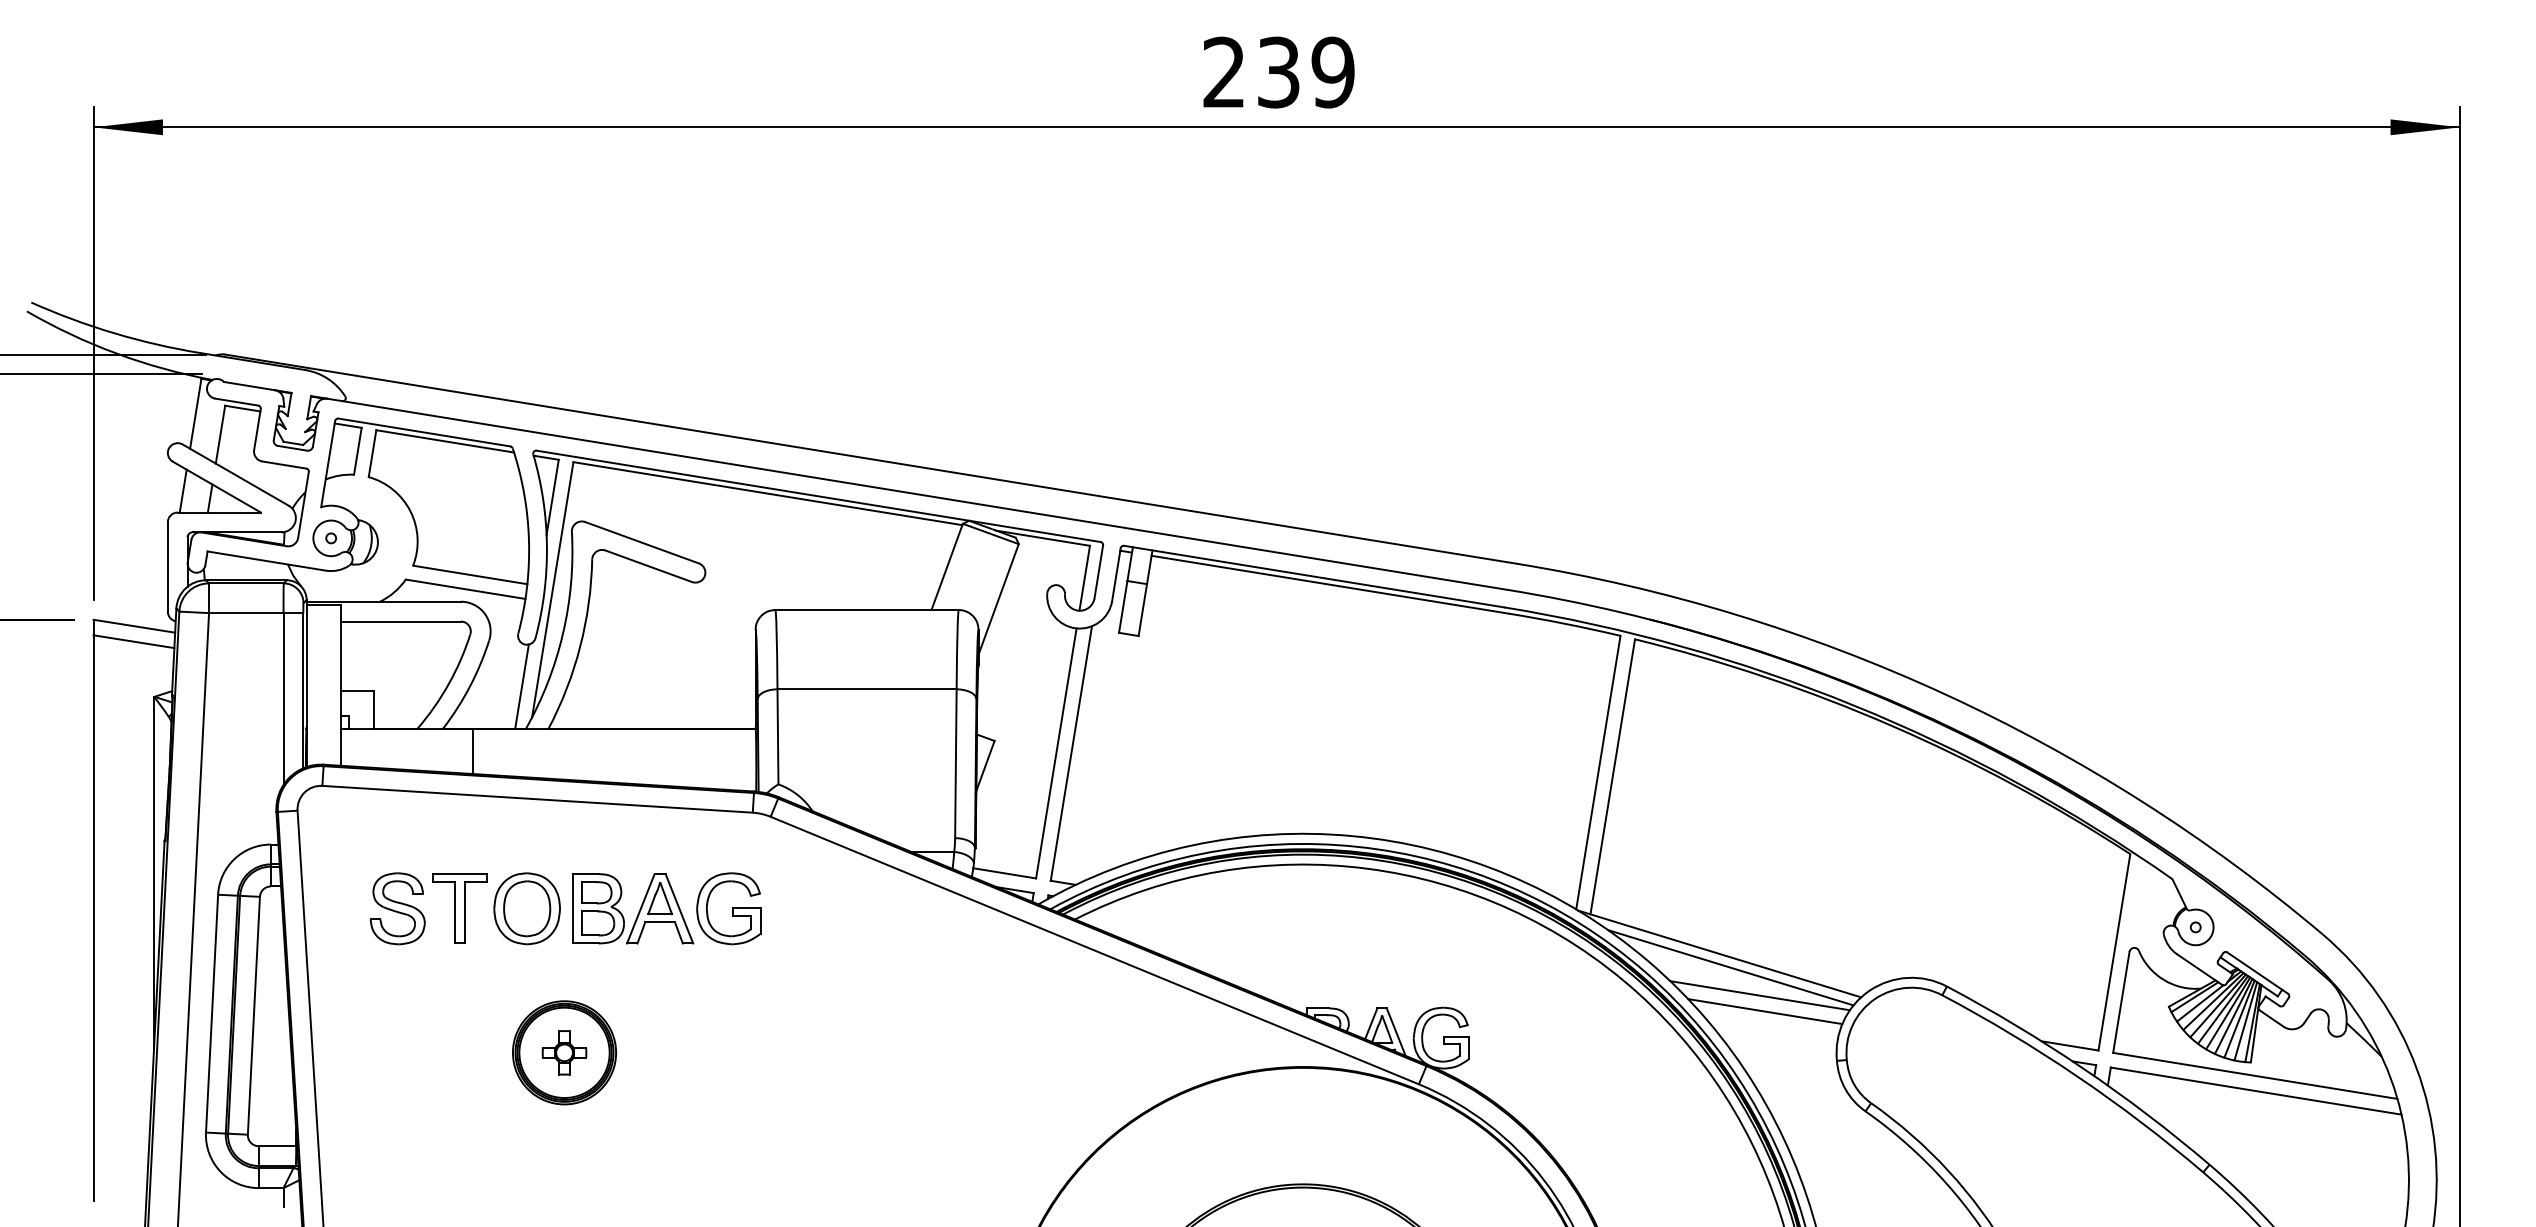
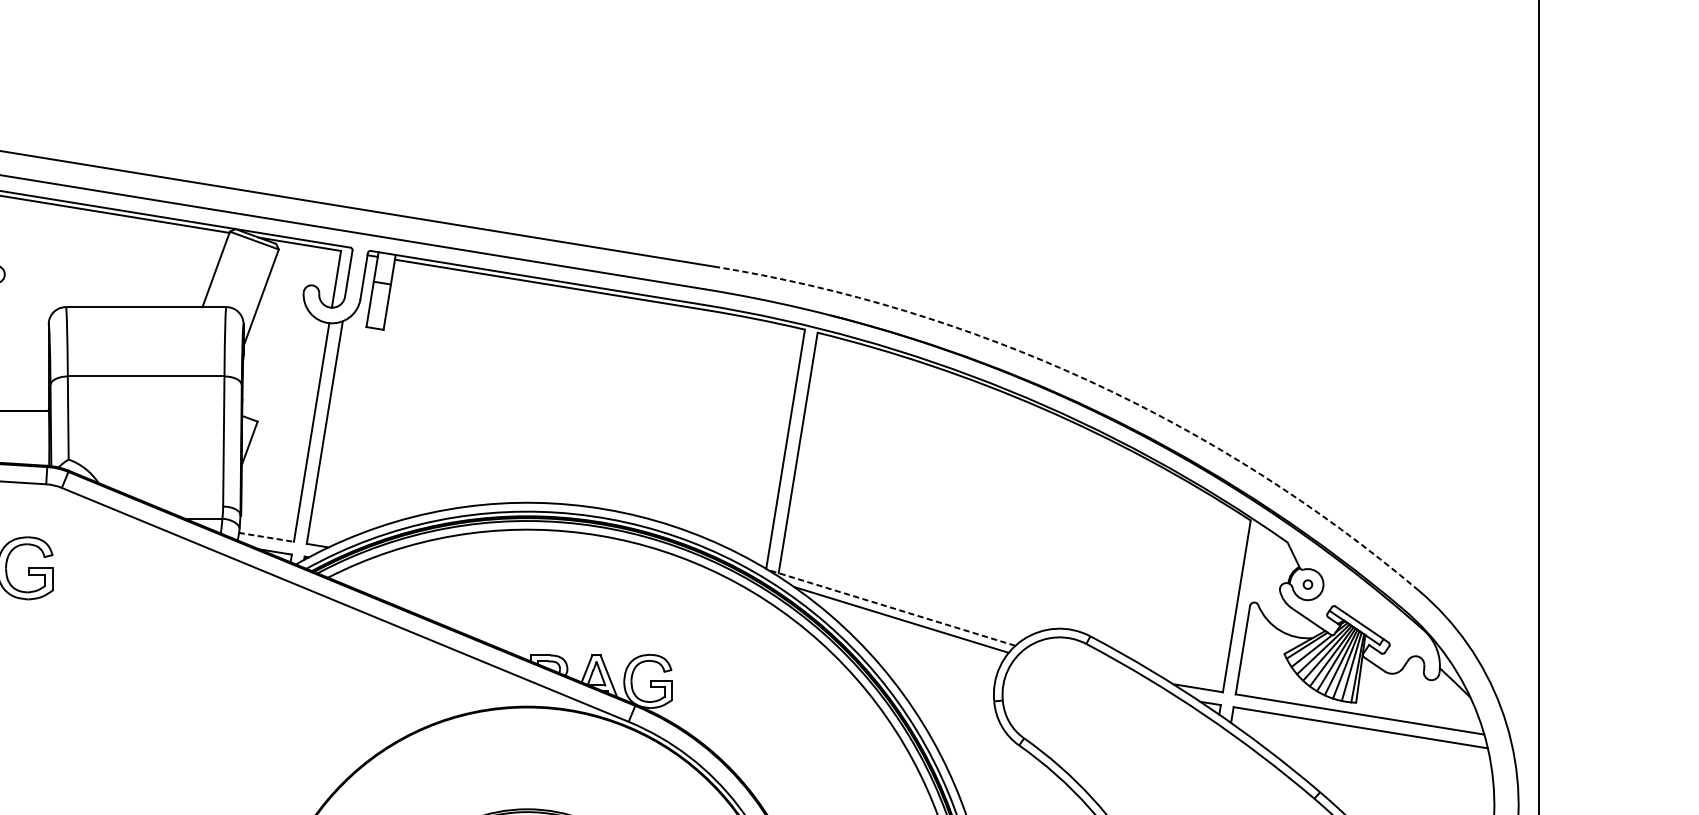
arc: (1944, 694) -> (1088, 380), solid -> dashed
line: (1005, 873) -> (267, 537), solid -> dashed
line: (1719, 953) -> (891, 607), solid -> dashed
line: (1759, 995) -> (926, 644), removed
line: (1765, 1011) -> (931, 658), removed

